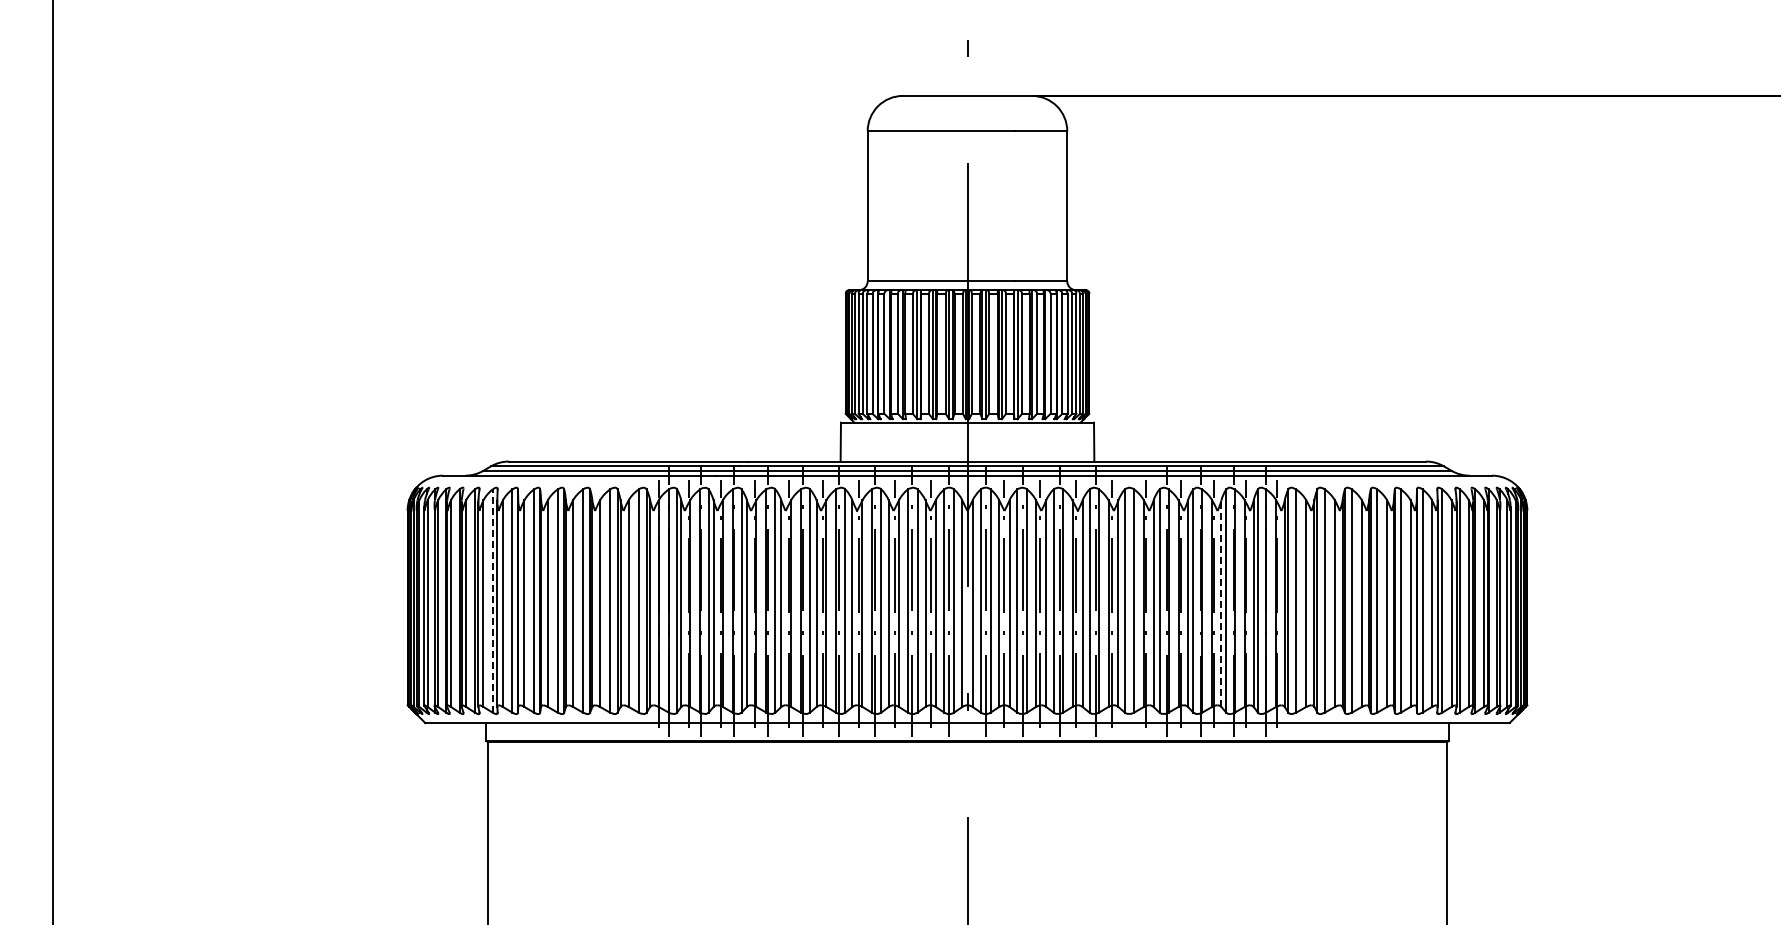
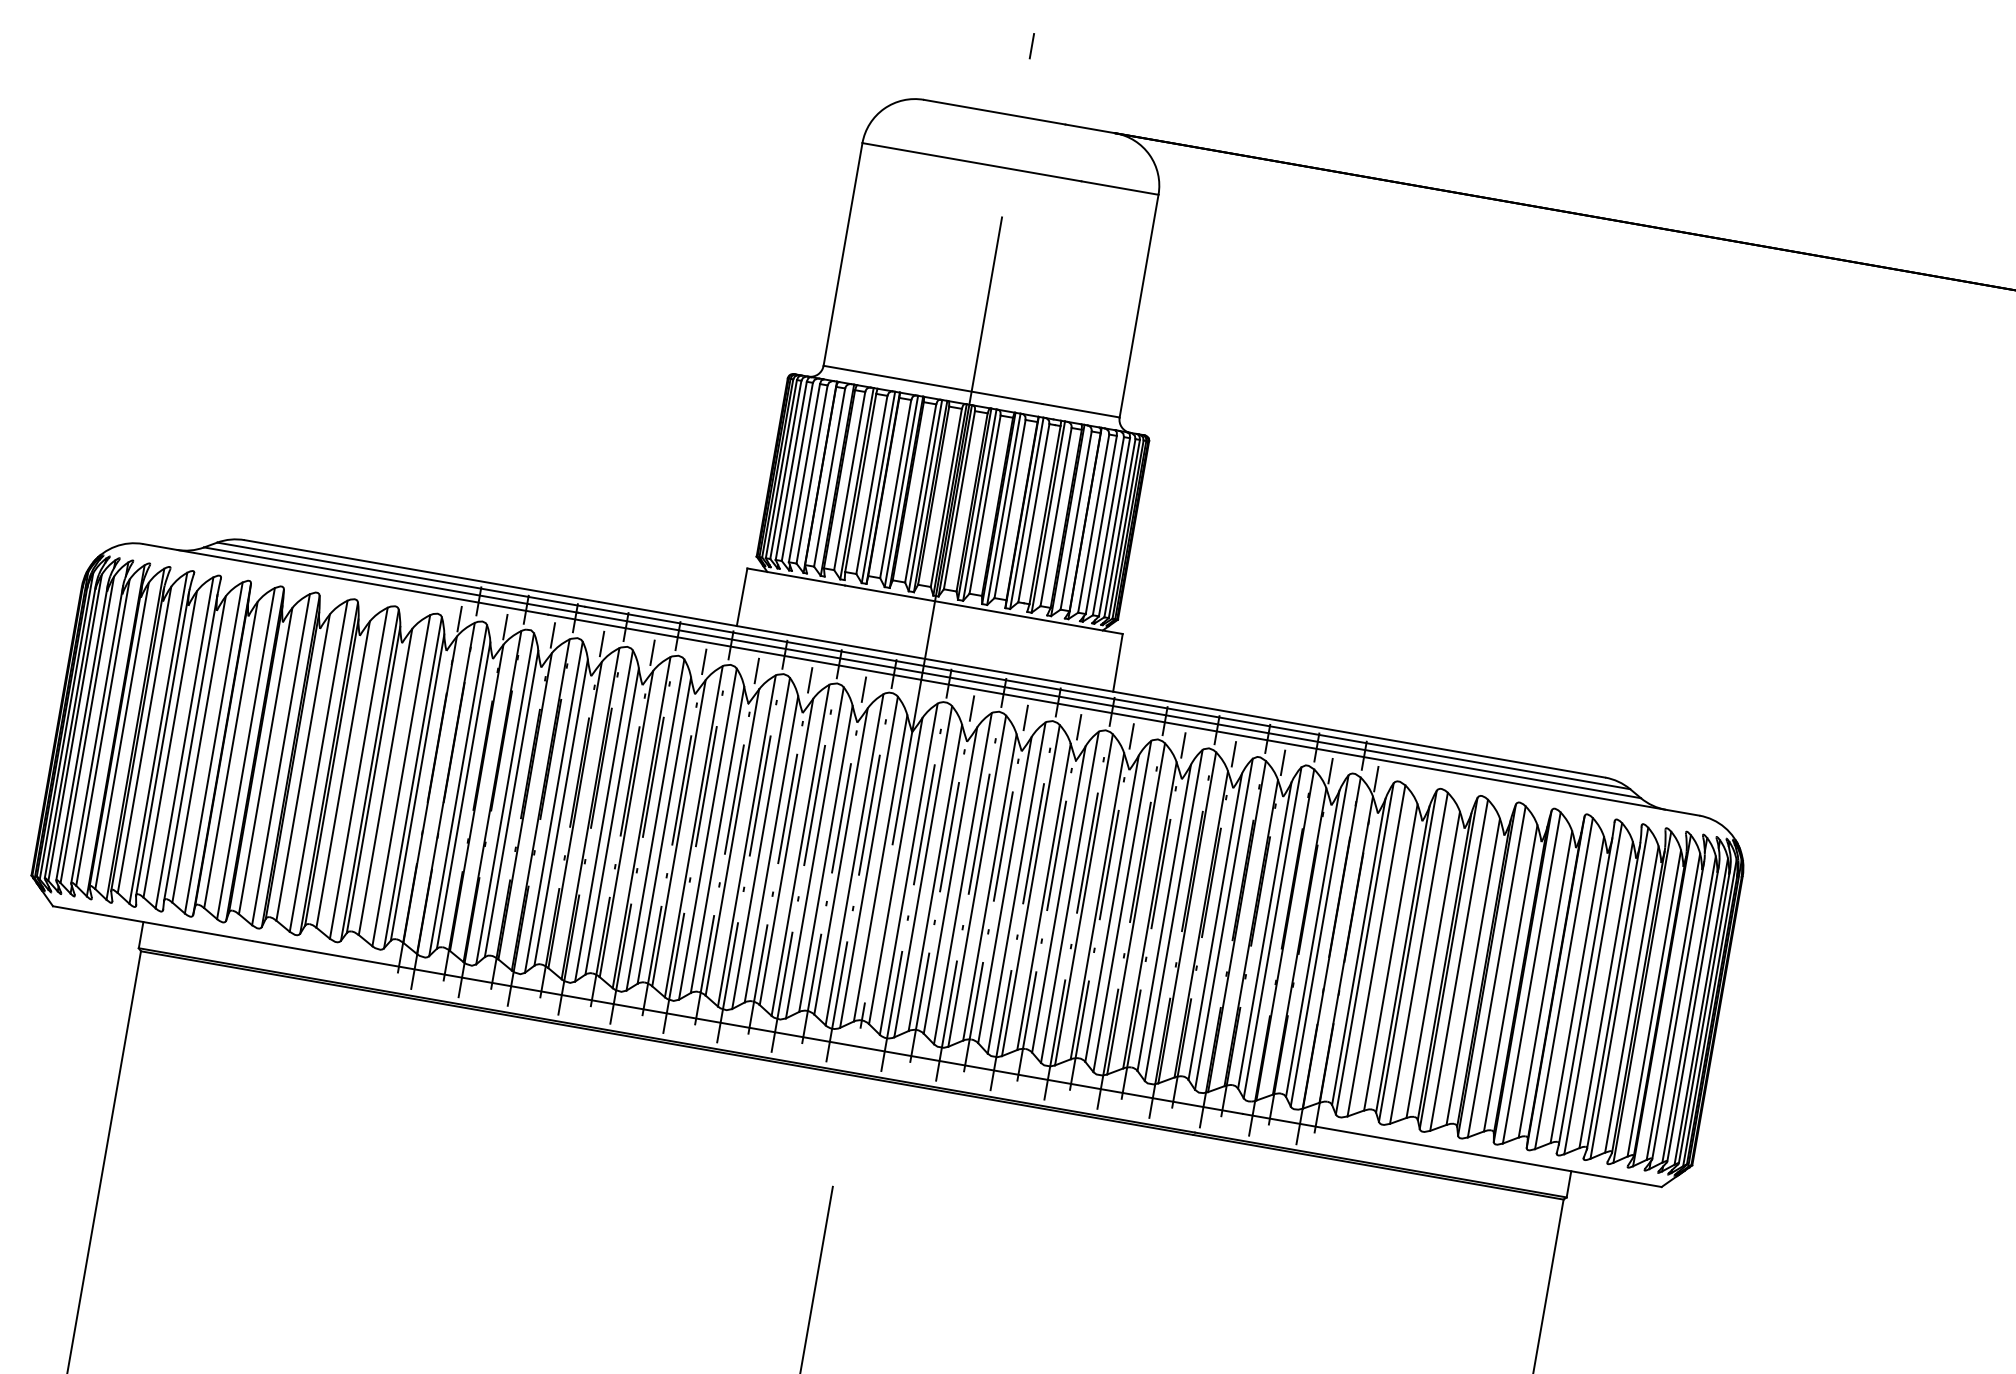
line: (1131, 600) -> (1132, 907), added
line: (492, 601) -> (184, 743), dashed -> solid
line: (1221, 603) -> (1265, 935), dashed -> solid

